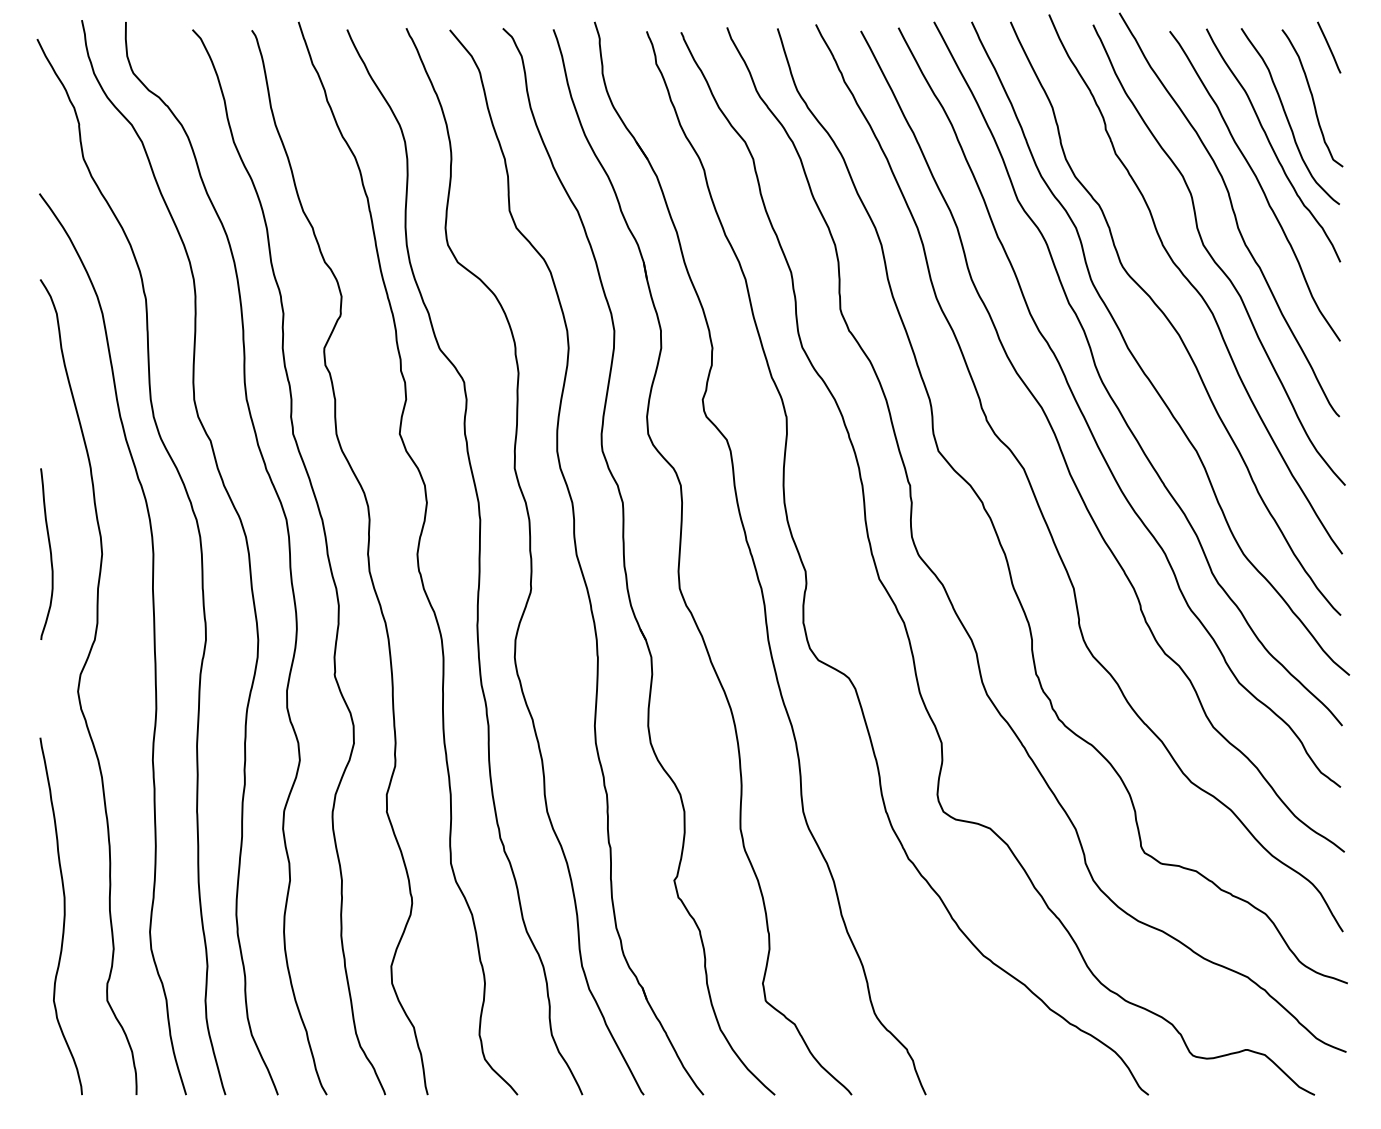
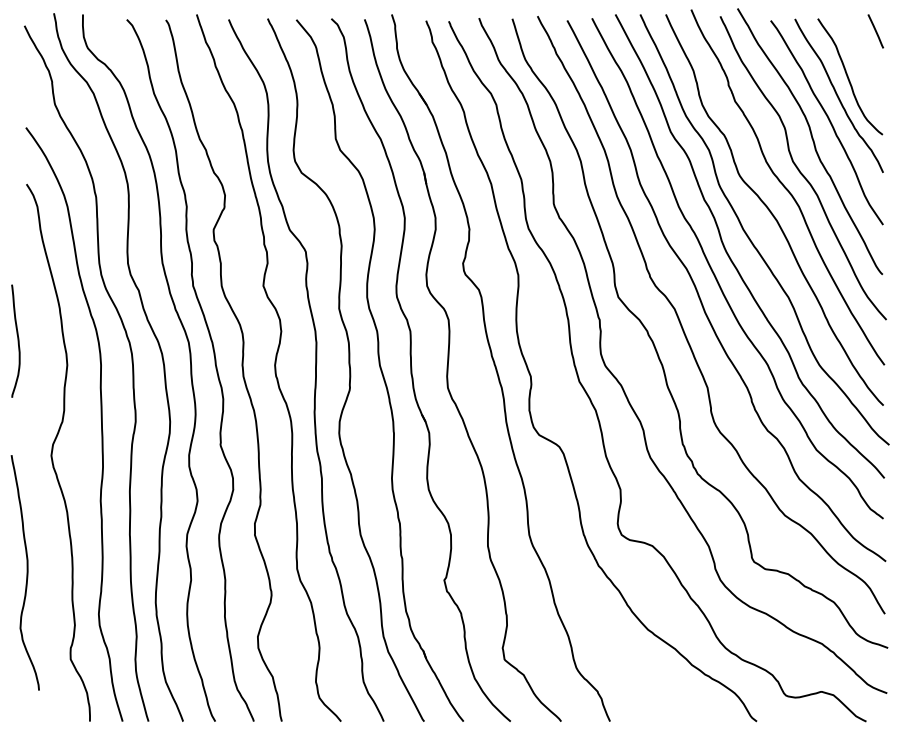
curve: (1311, 97) -> (864, 64), removed
curve: (49, 553) -> (17, 340), moved
curve: (62, 915) -> (26, 572), moved

